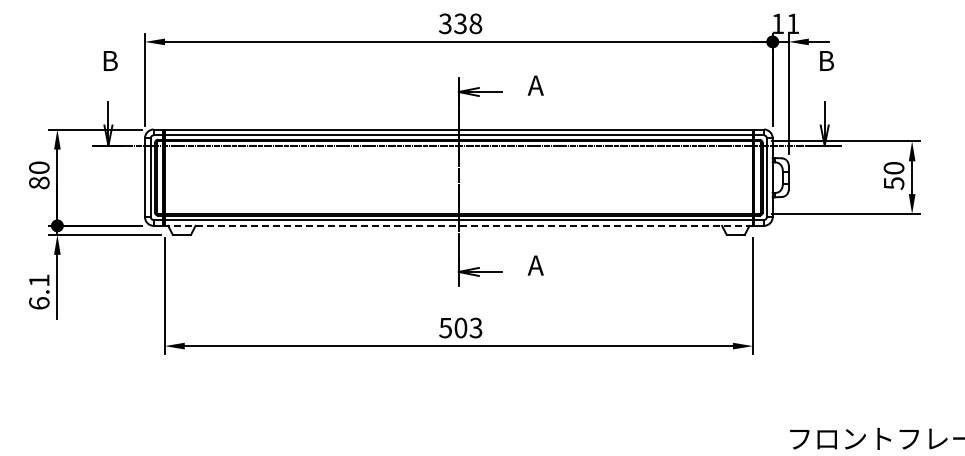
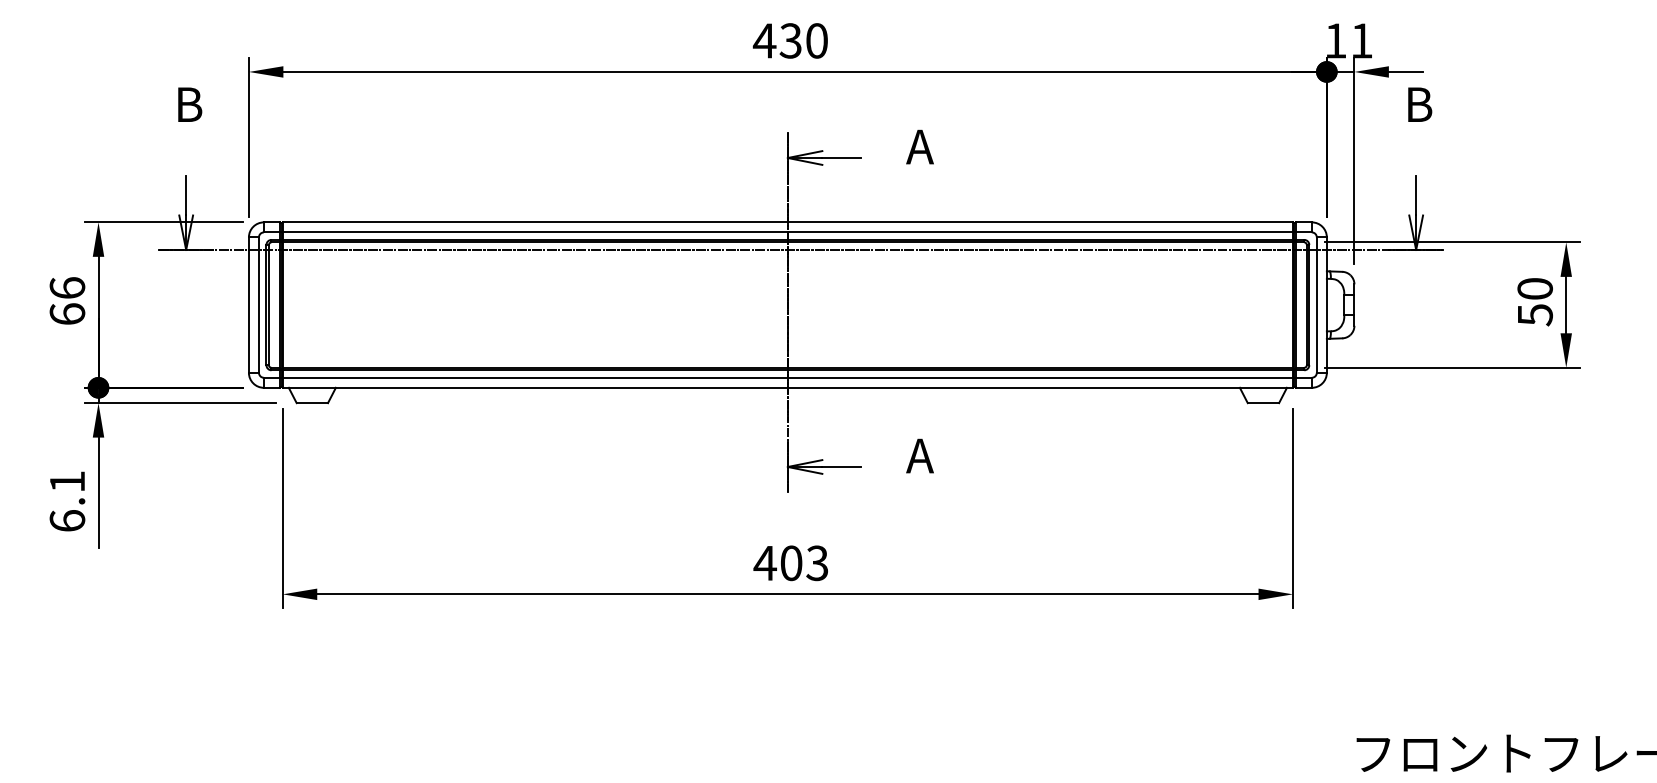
text: (460, 23) -> (790, 40), 338 -> 430
text: (39, 175) -> (67, 301), 80 -> 66
line: (458, 225) -> (787, 387), dashed -> solid
text: (445, 328) -> (764, 564), 503 -> 403

